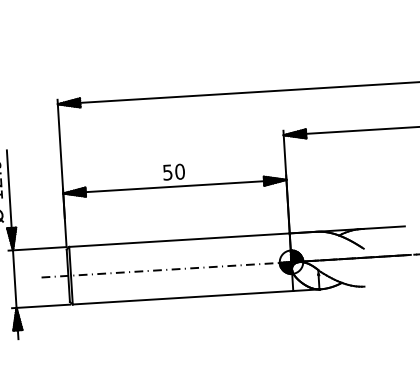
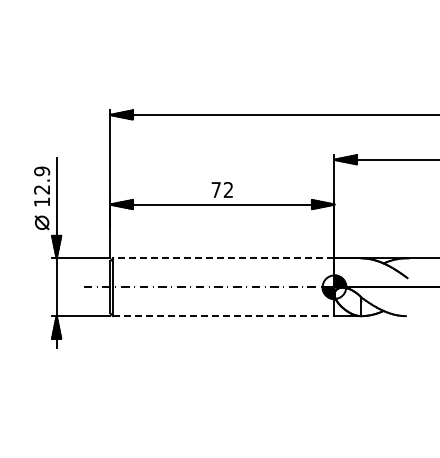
text: (174, 172) -> (222, 190), 50 -> 72
line: (179, 240) -> (223, 258), solid -> dashed
line: (182, 298) -> (223, 316), solid -> dashed

